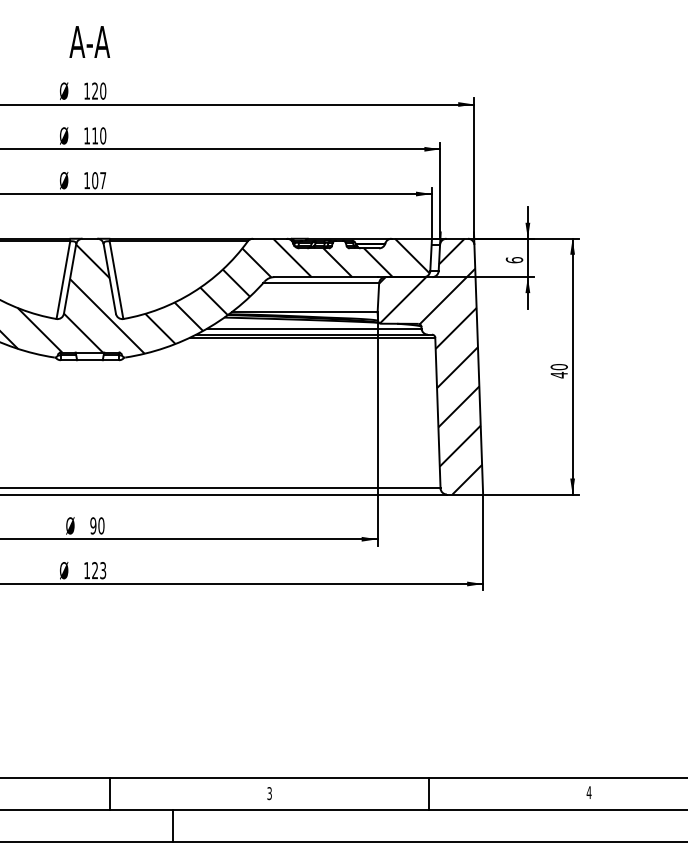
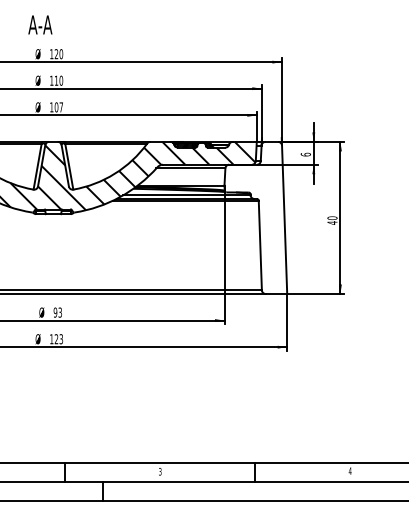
text: (90, 41) -> (40, 24), moved
hatch: (429, 365) -> (255, 217), removed
text: (101, 525) -> (60, 312), 90 -> 93

